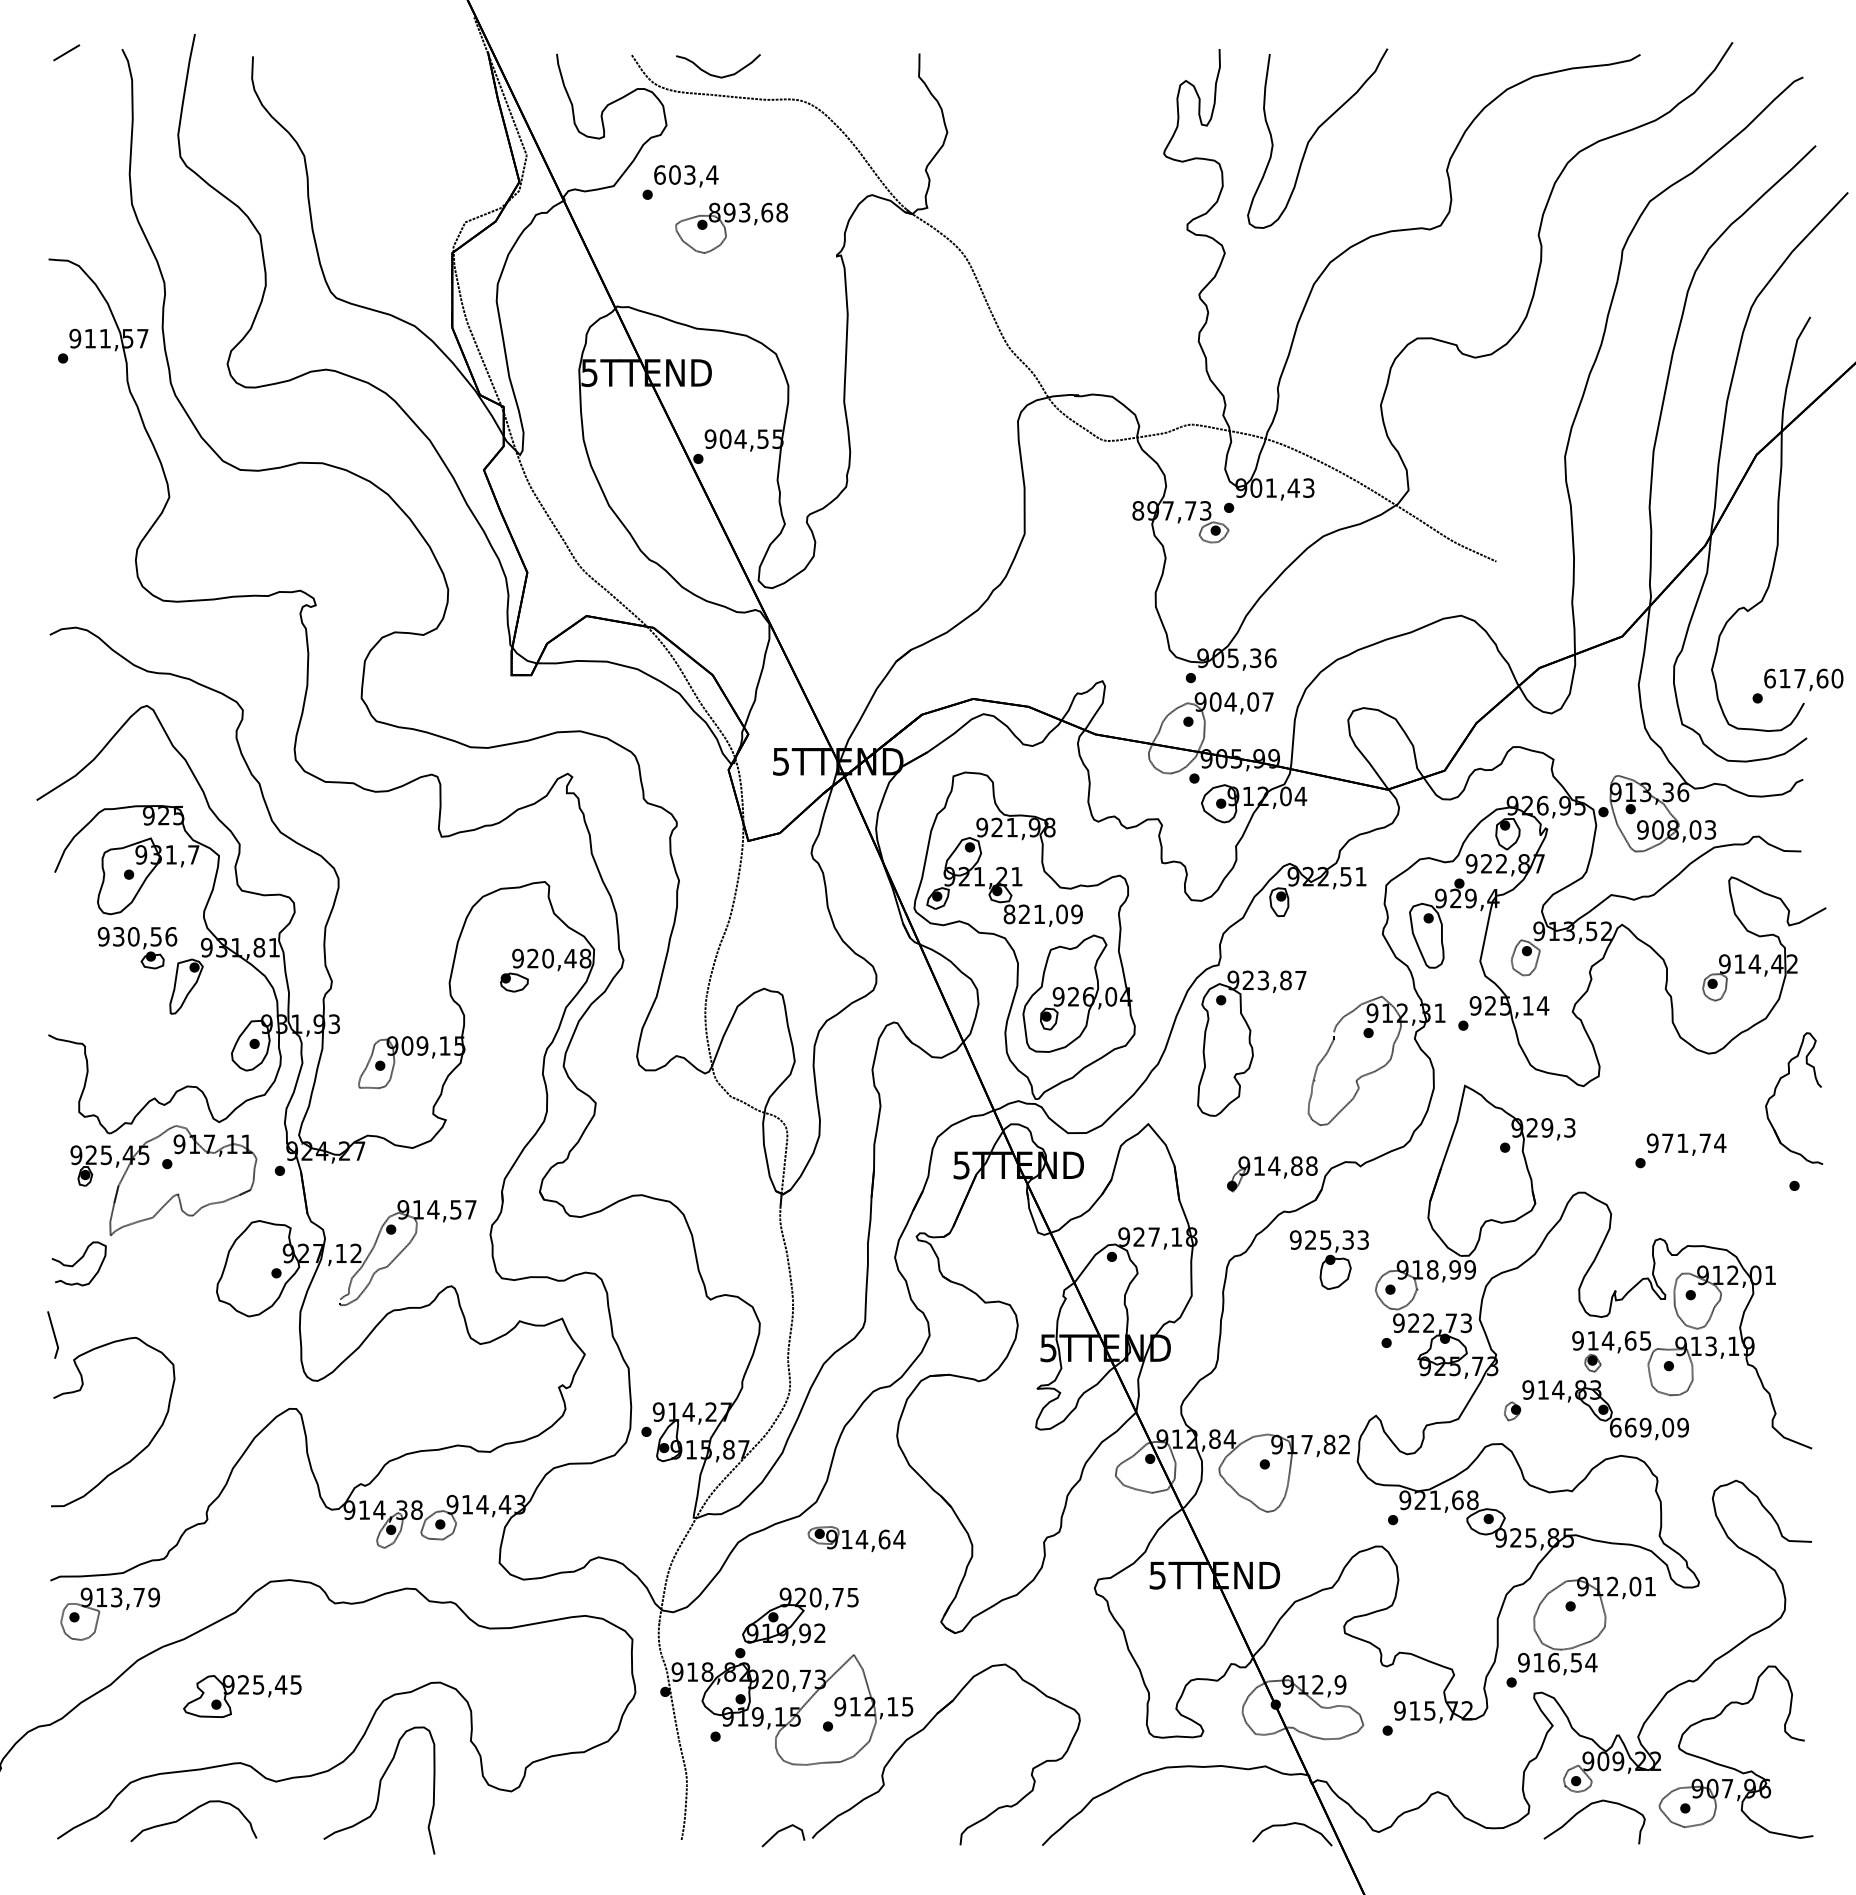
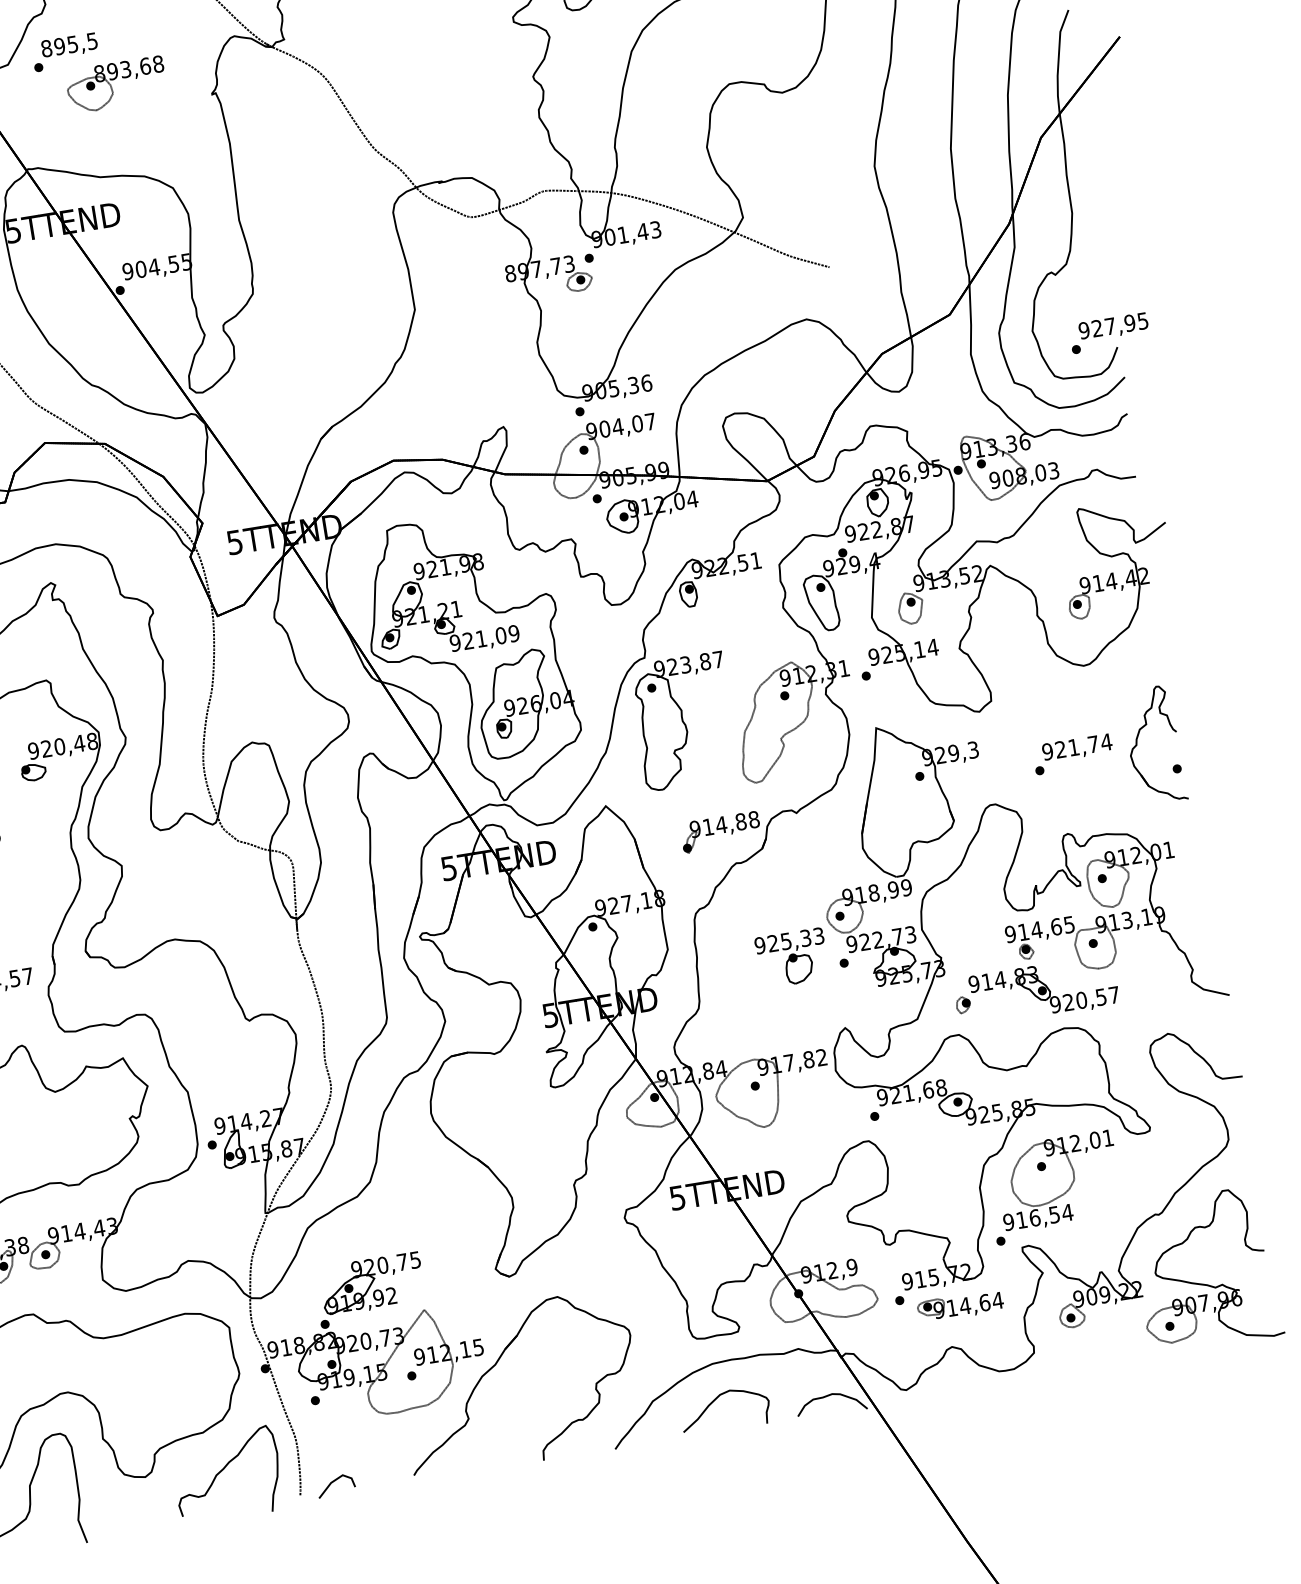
text: (686, 174) -> (69, 44), 603,4 -> 895,5
text: (1803, 678) -> (1113, 325), 617,60 -> 927,95
text: (1009, 914) -> (455, 643), 821,09 -> 921,09
part: (1775, 1094) -> (1137, 744), moved
text: (1667, 1142) -> (1060, 748), 971,74 -> 921,74
part: (1328, 1259) -> (791, 957), moved
text: (1648, 1427) -> (1084, 999), 669,09 -> 920,57
part: (856, 1539) -> (960, 1306), moved
curve: (599, 1798) -> (223, 1470), added
curve: (1586, 1808) -> (716, 1399), moved
line: (781, 1831) -> (333, 1482), moved

